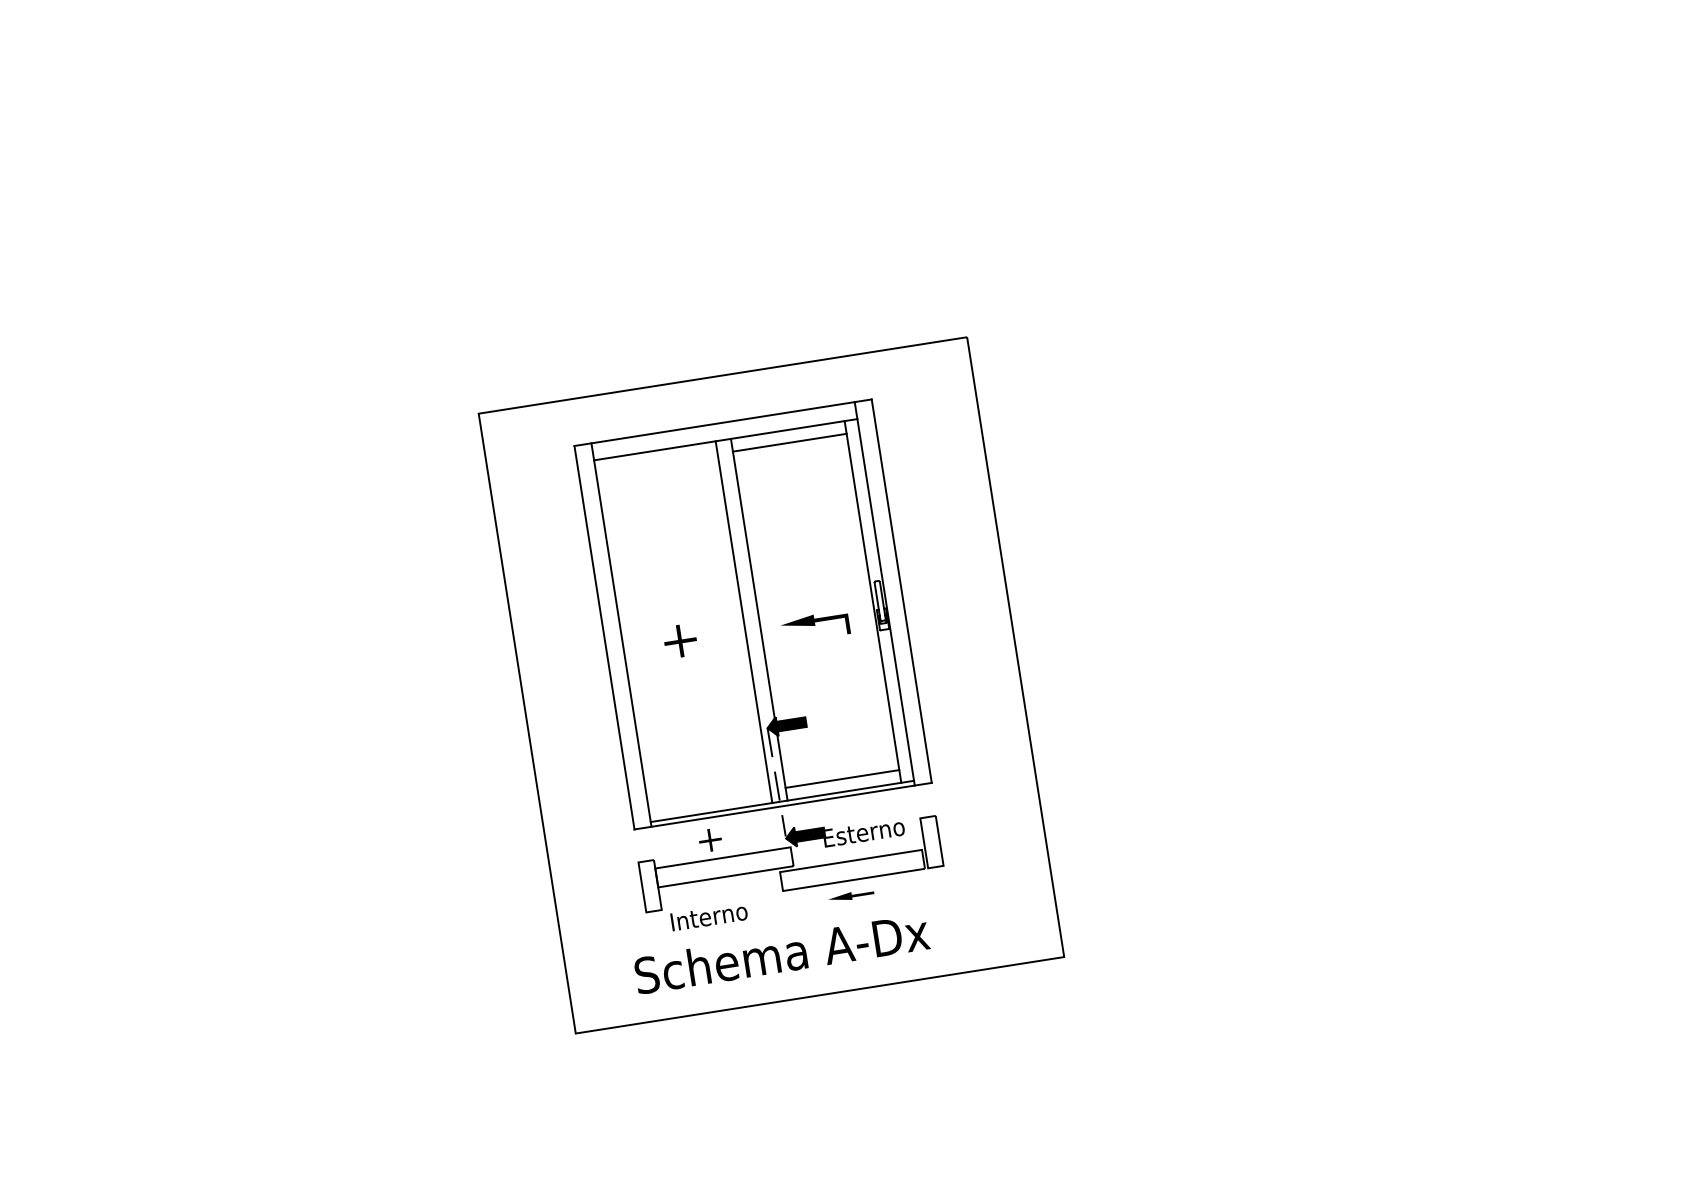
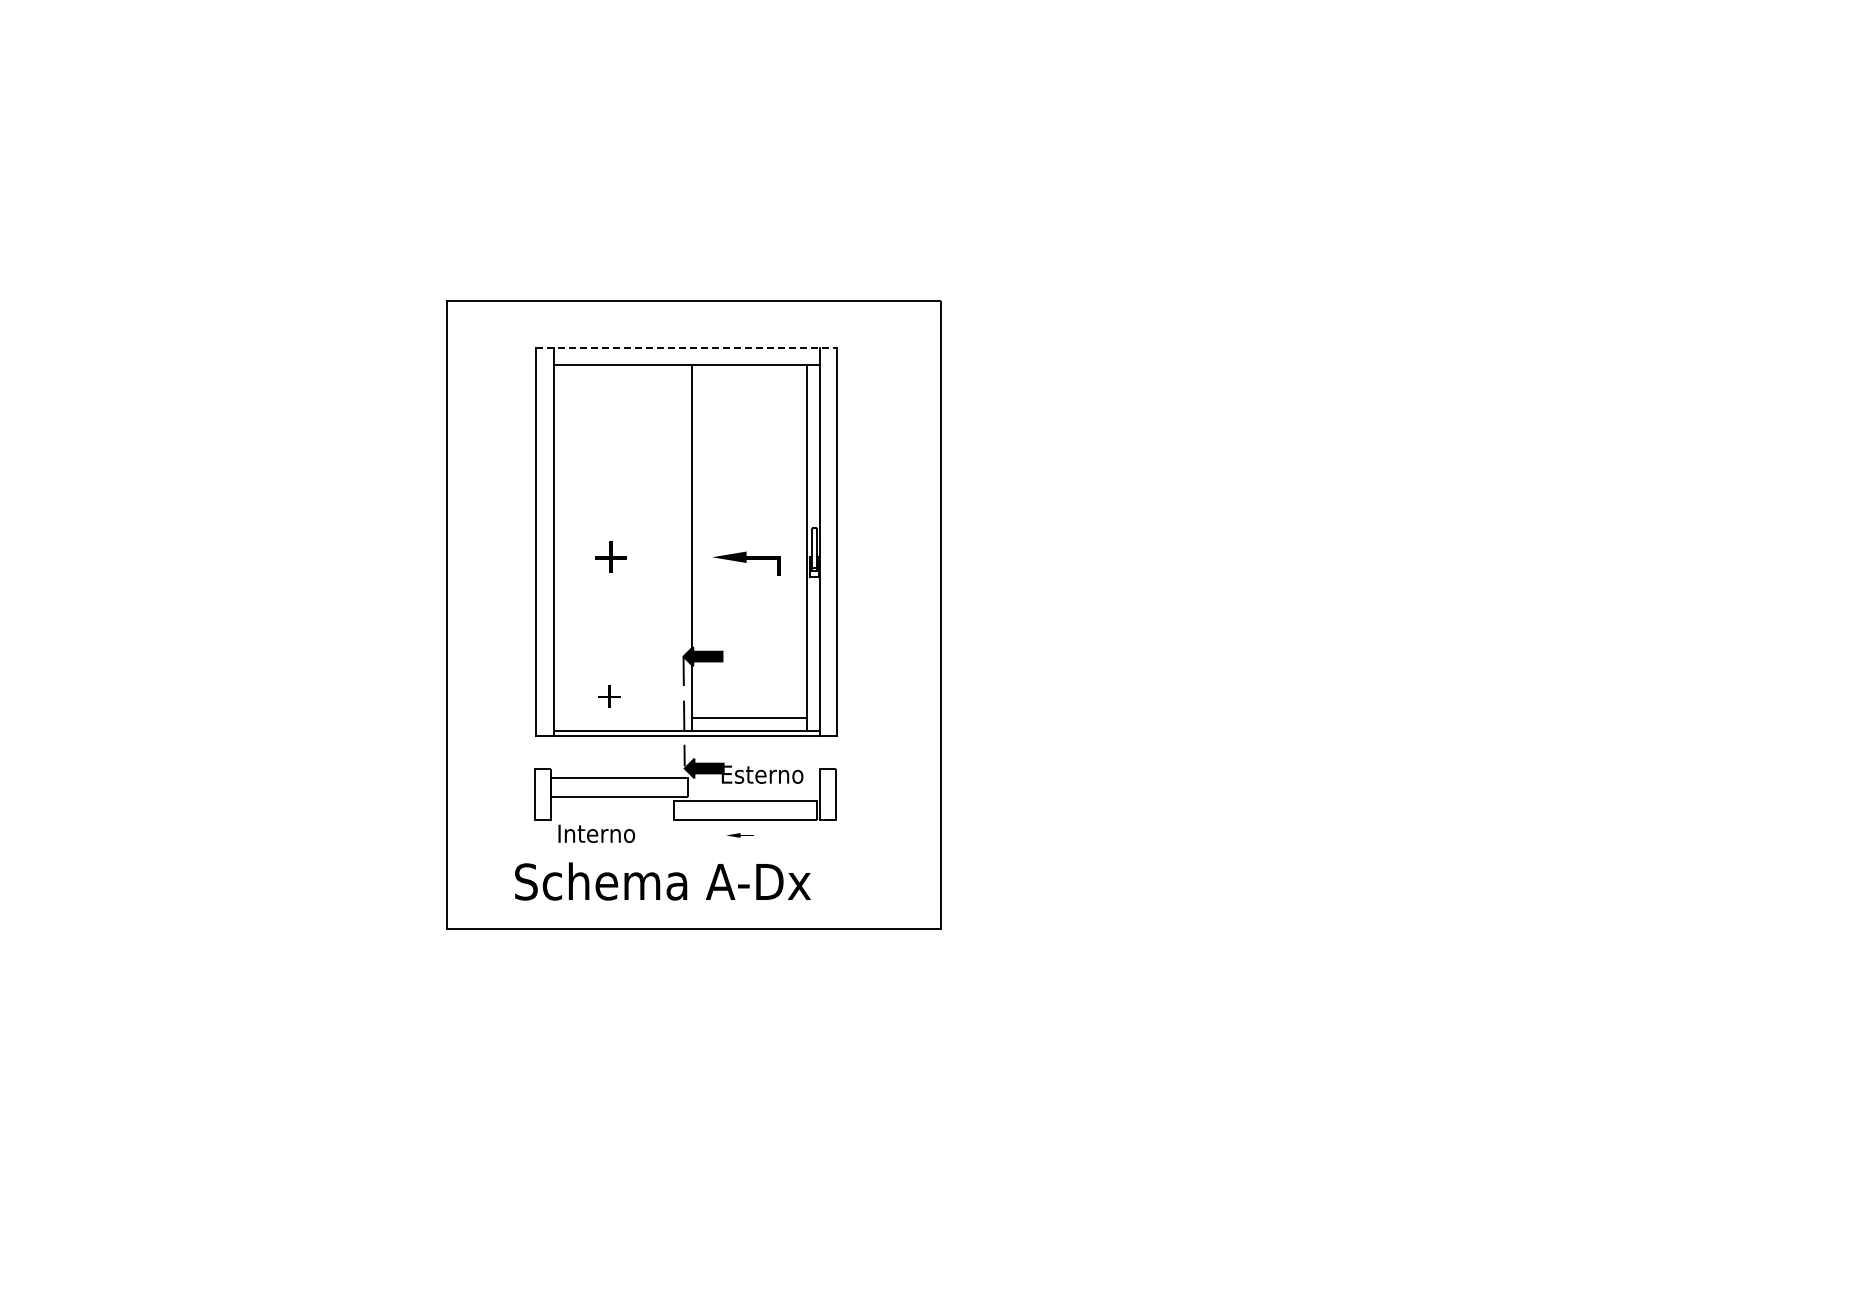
line: (723, 422) -> (687, 347), solid -> dashed
line: (789, 443) -> (749, 378), removed
line: (743, 622) -> (676, 548), removed
part: (710, 840) -> (609, 696), moved
part: (850, 896) -> (739, 835), size x0.6

